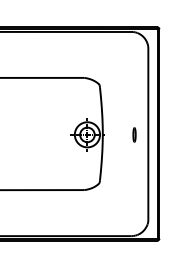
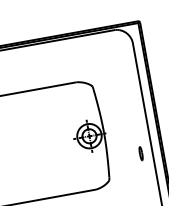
part: (134, 134) -> (141, 153), moved

